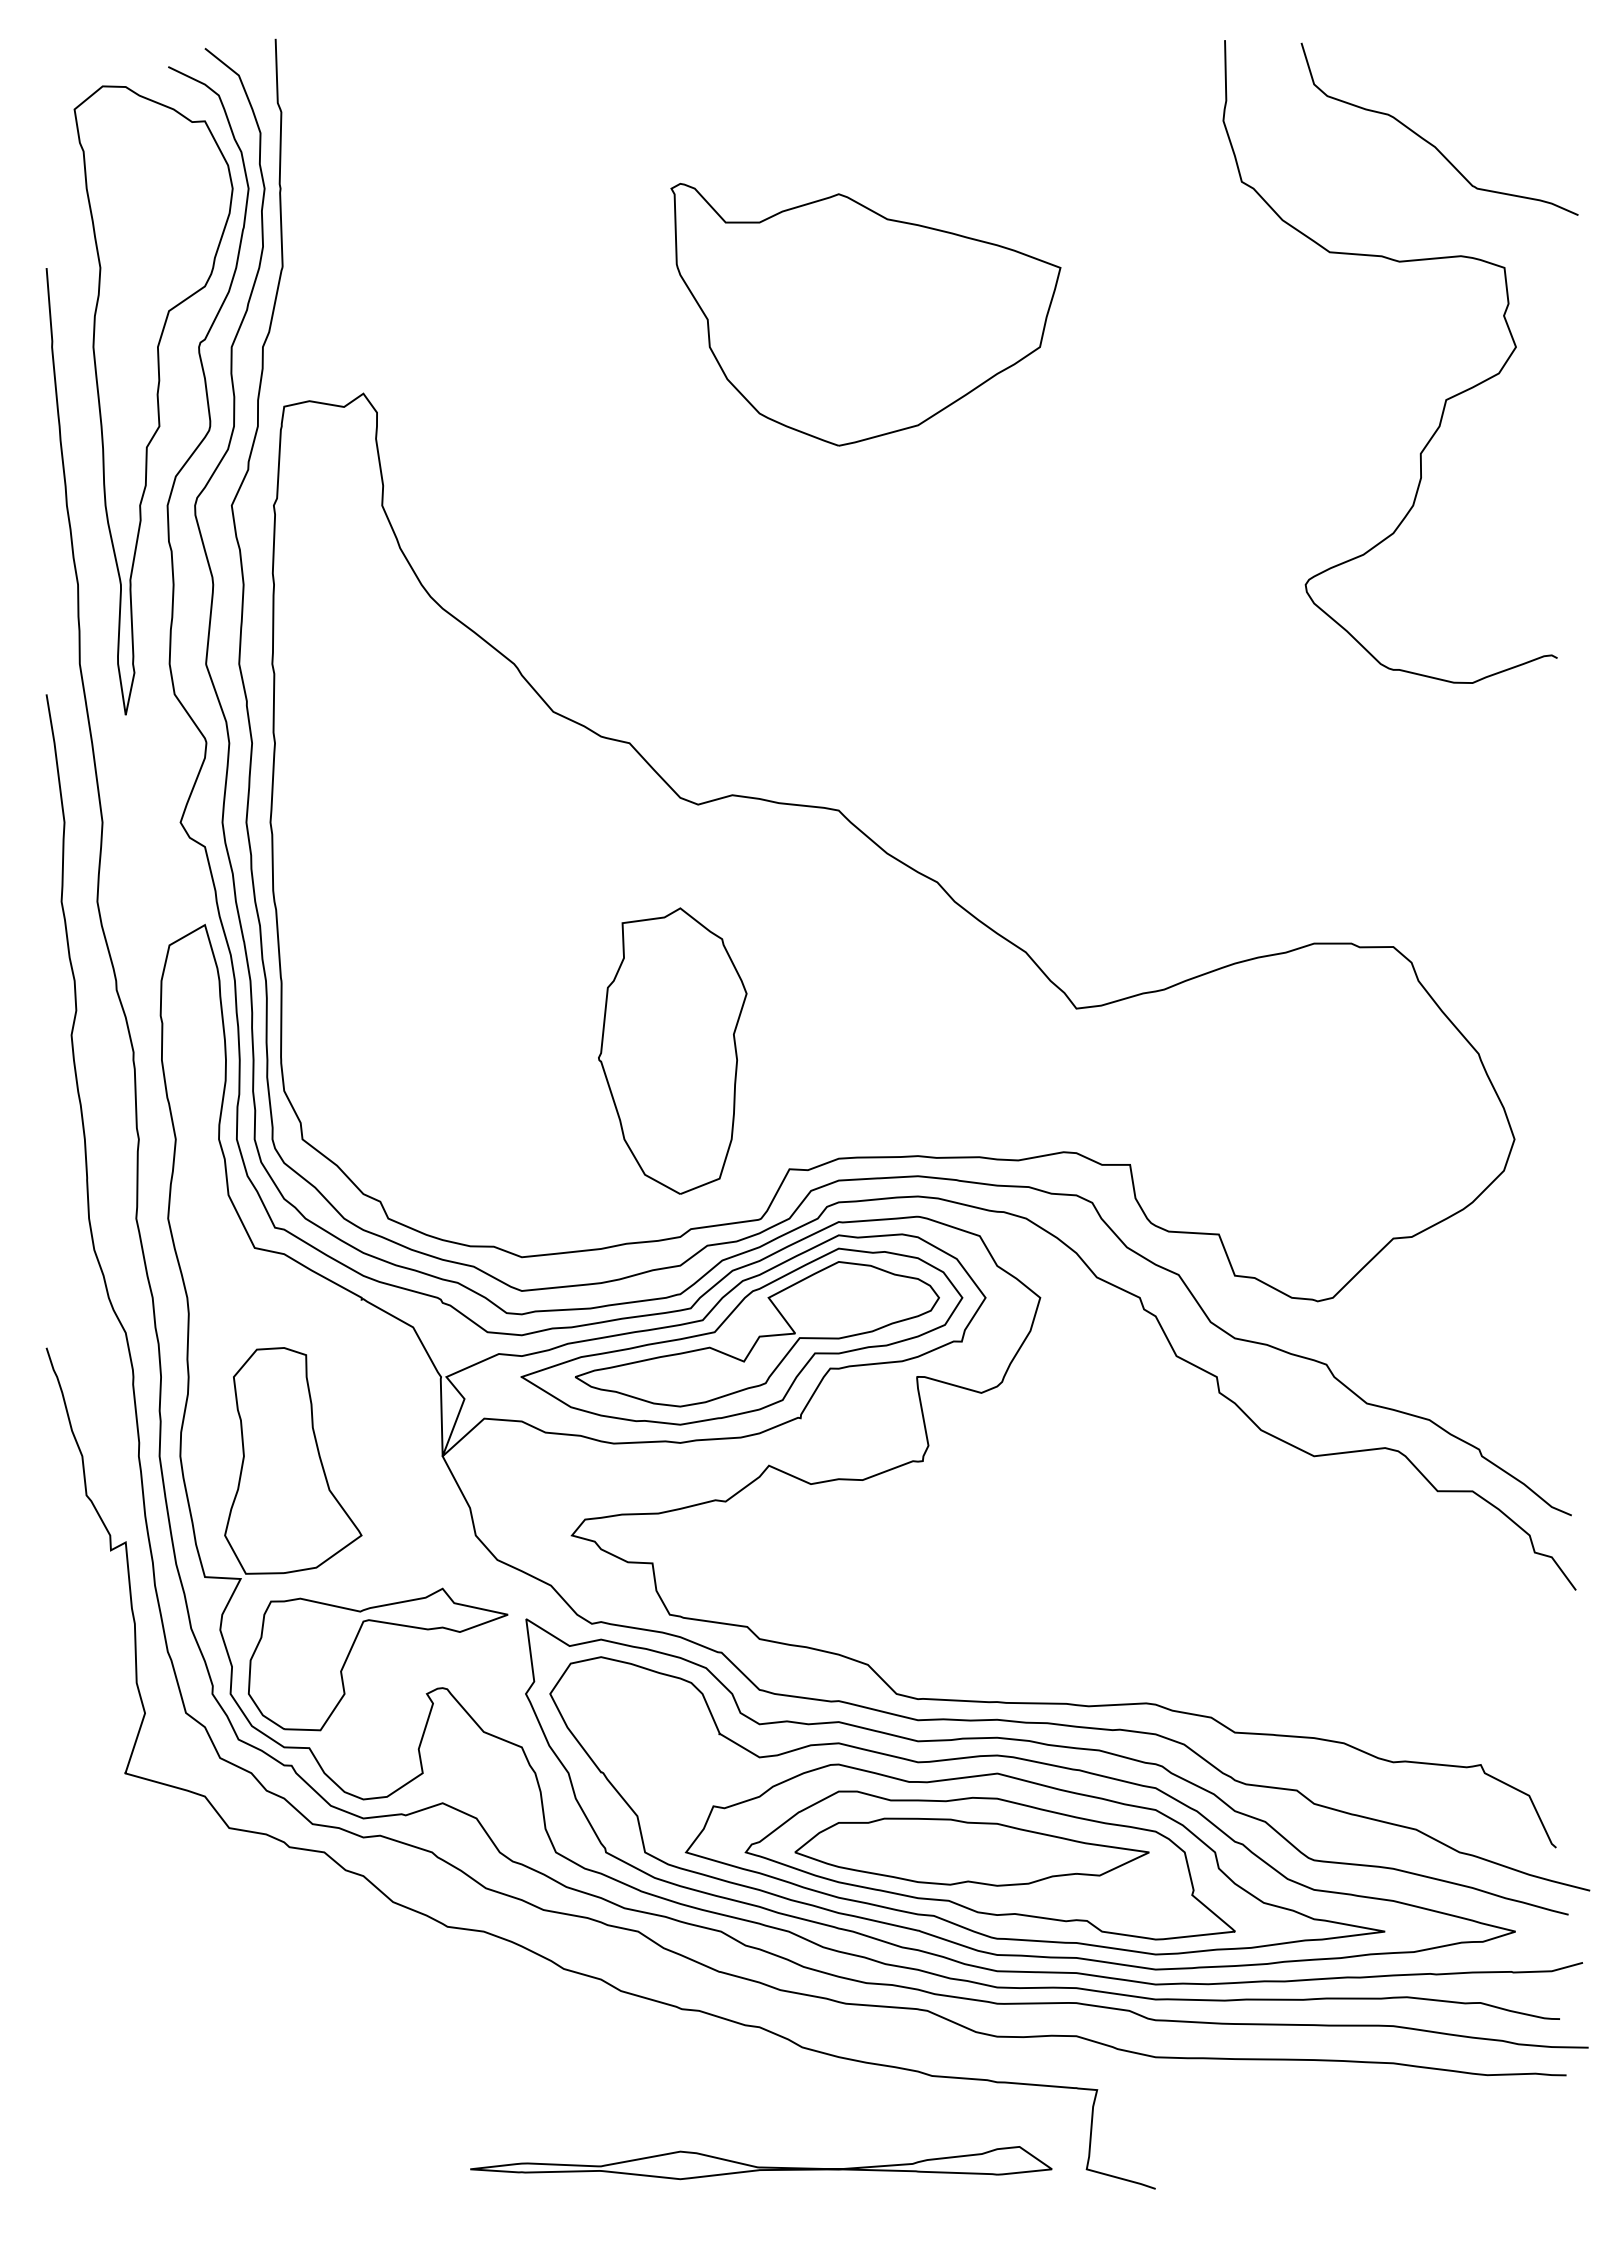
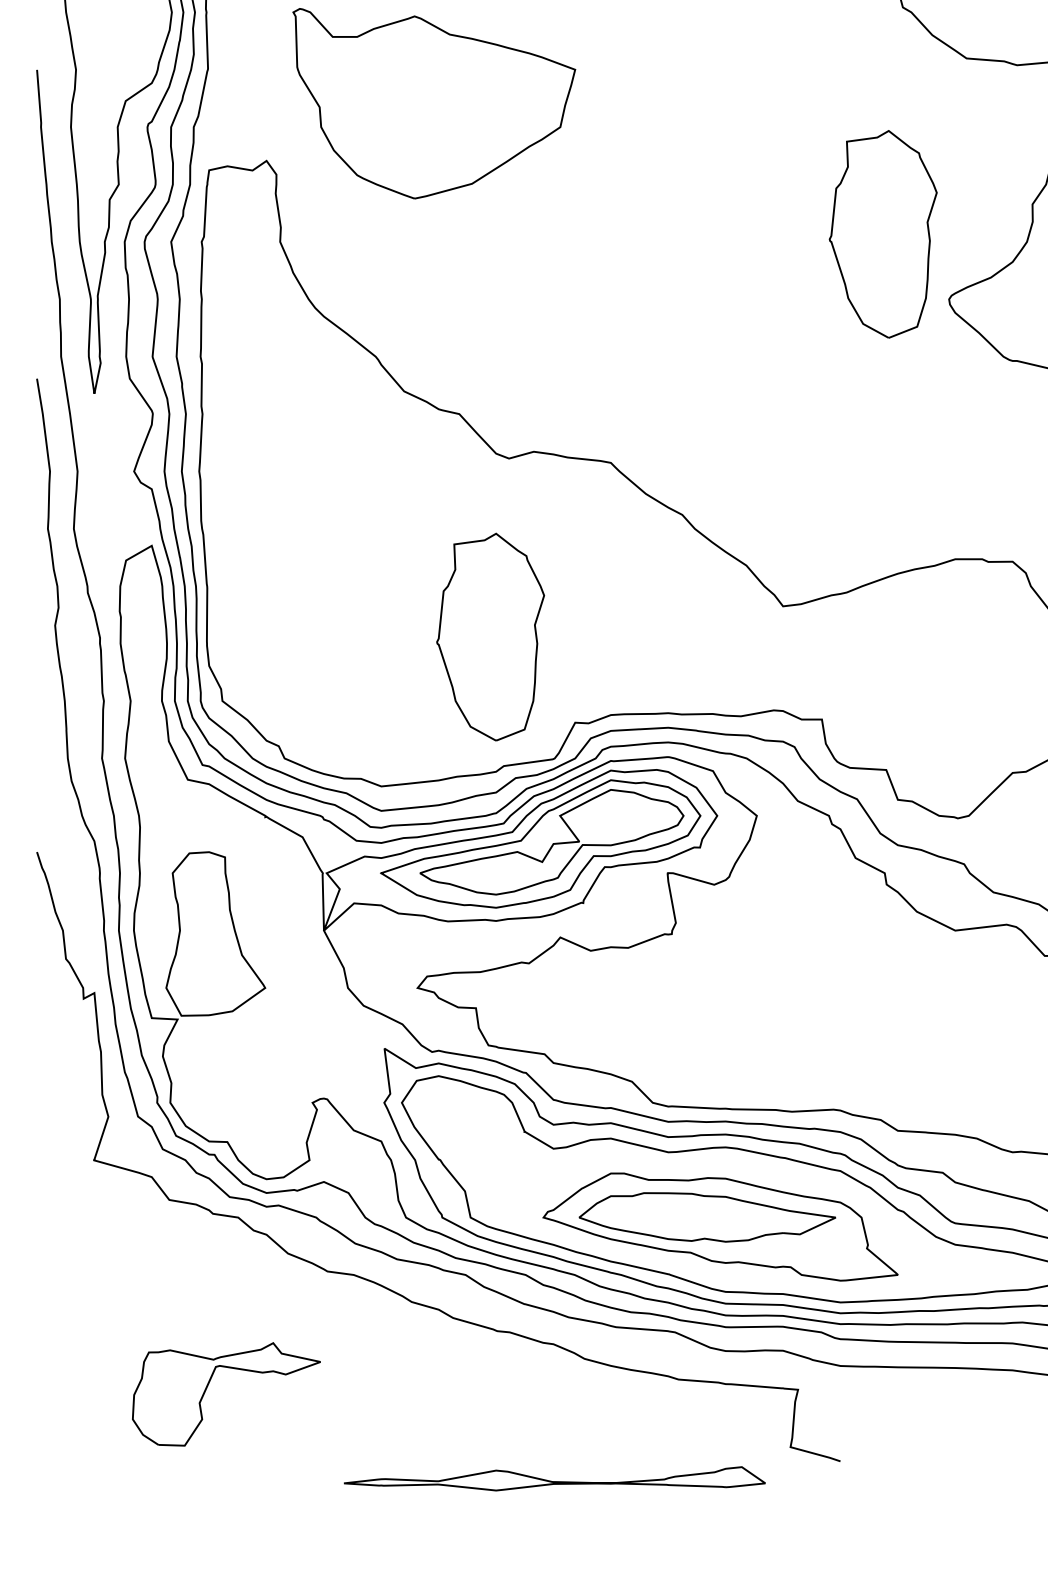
part: (865, 314) -> (433, 103), moved
part: (1214, 494) -> (883, 233), added
part: (353, 1646) -> (208, 1384), moved
part: (1034, 1859) -> (752, 1222), removed
part: (761, 2163) -> (554, 1479), moved

